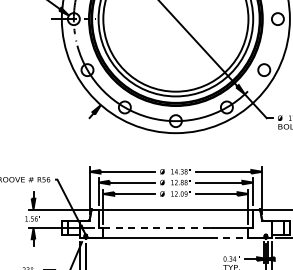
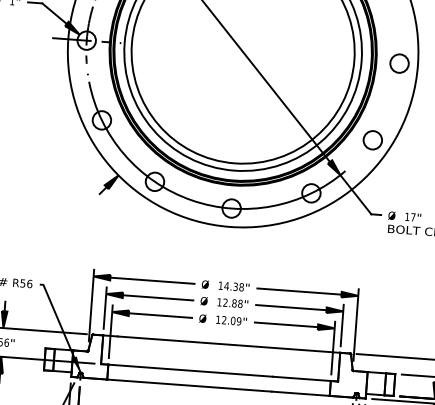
line: (157, 228) -> (191, 371), dashed -> solid
line: (229, 238) -> (300, 394), dashed -> solid

